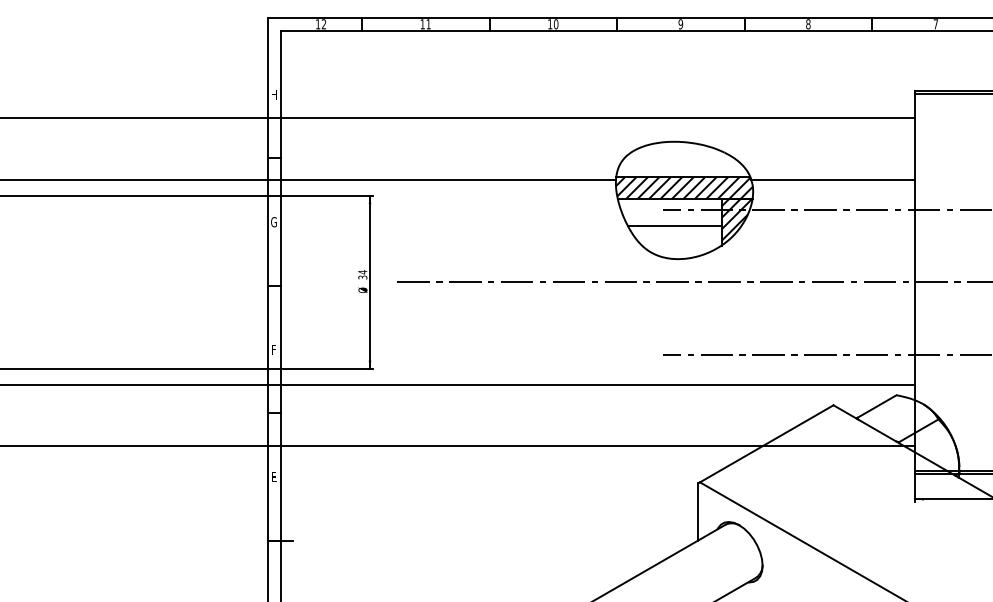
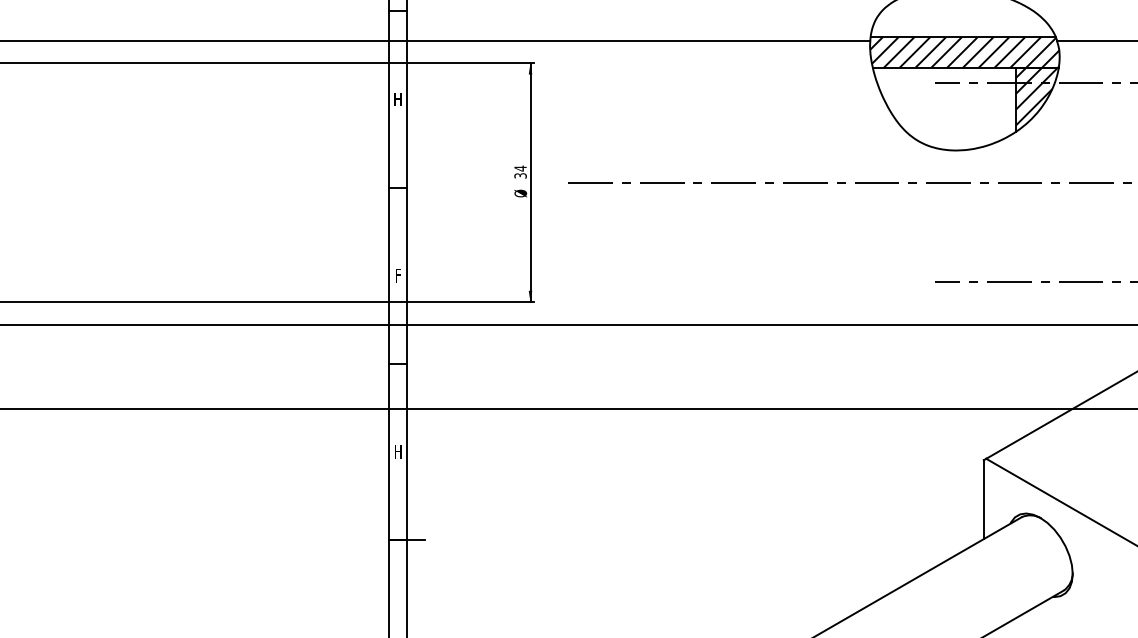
text: (273, 222) -> (397, 99), G -> H
line: (674, 226) -> (951, 105), removed
text: (274, 476) -> (398, 450), E -> H

